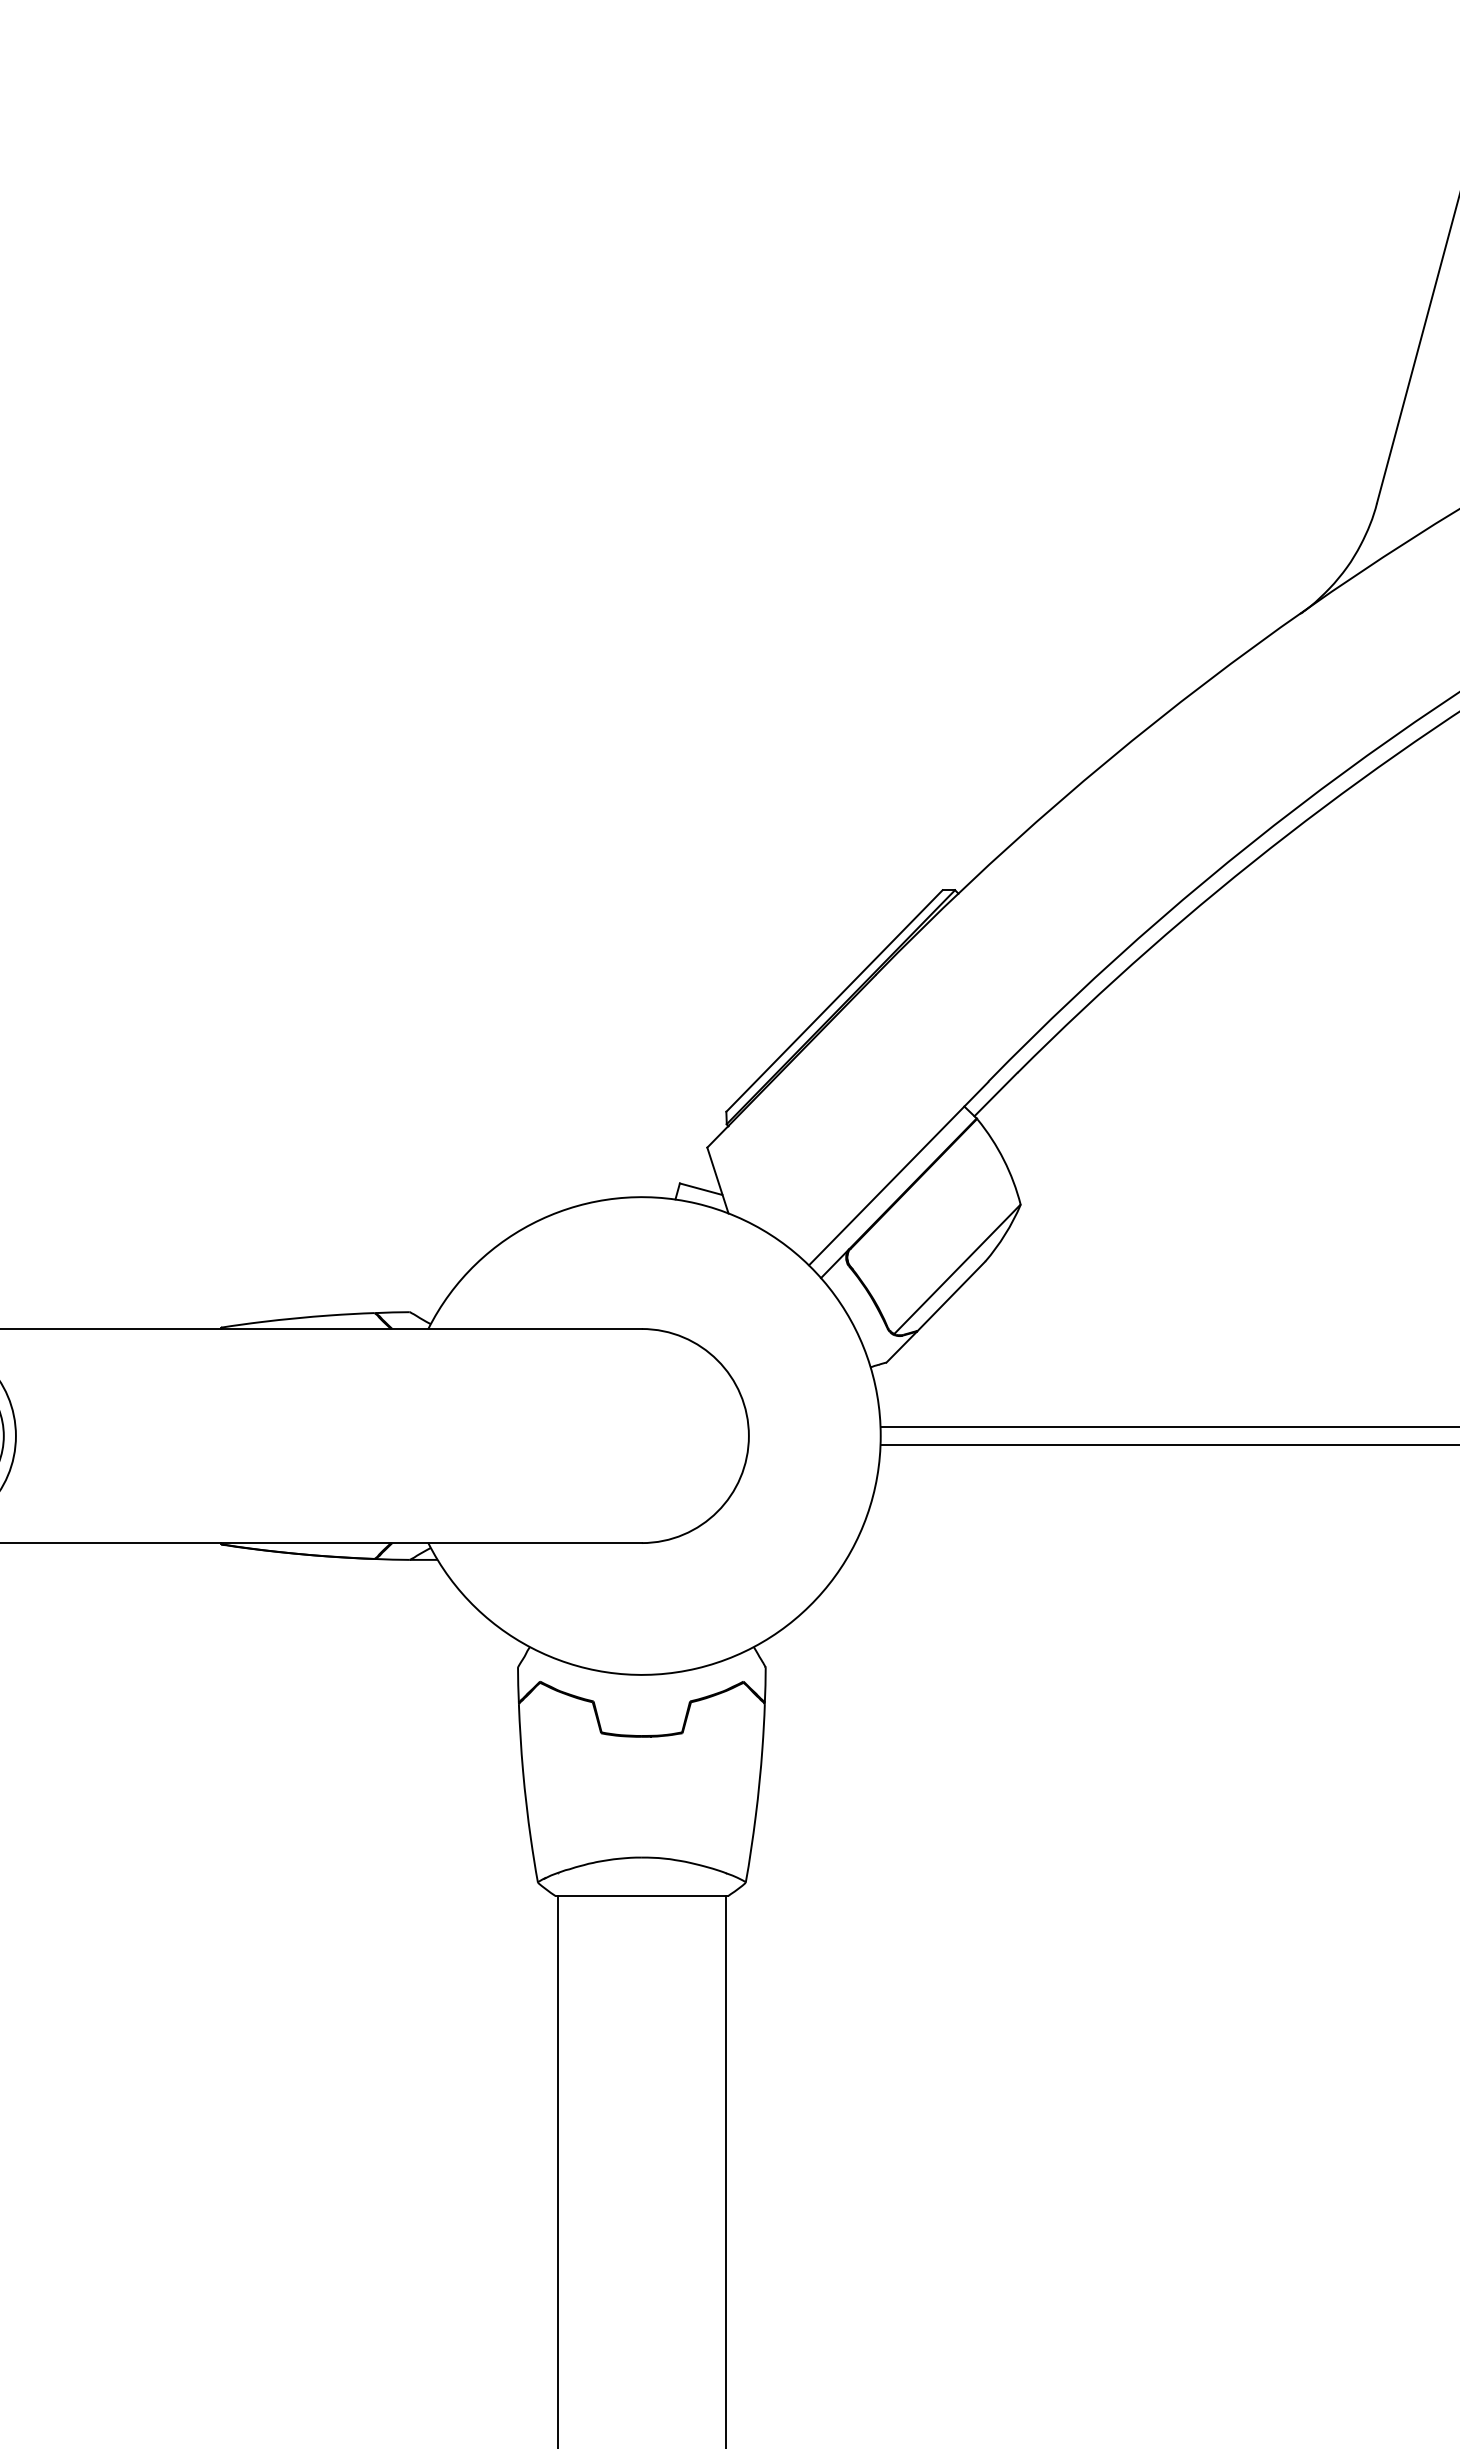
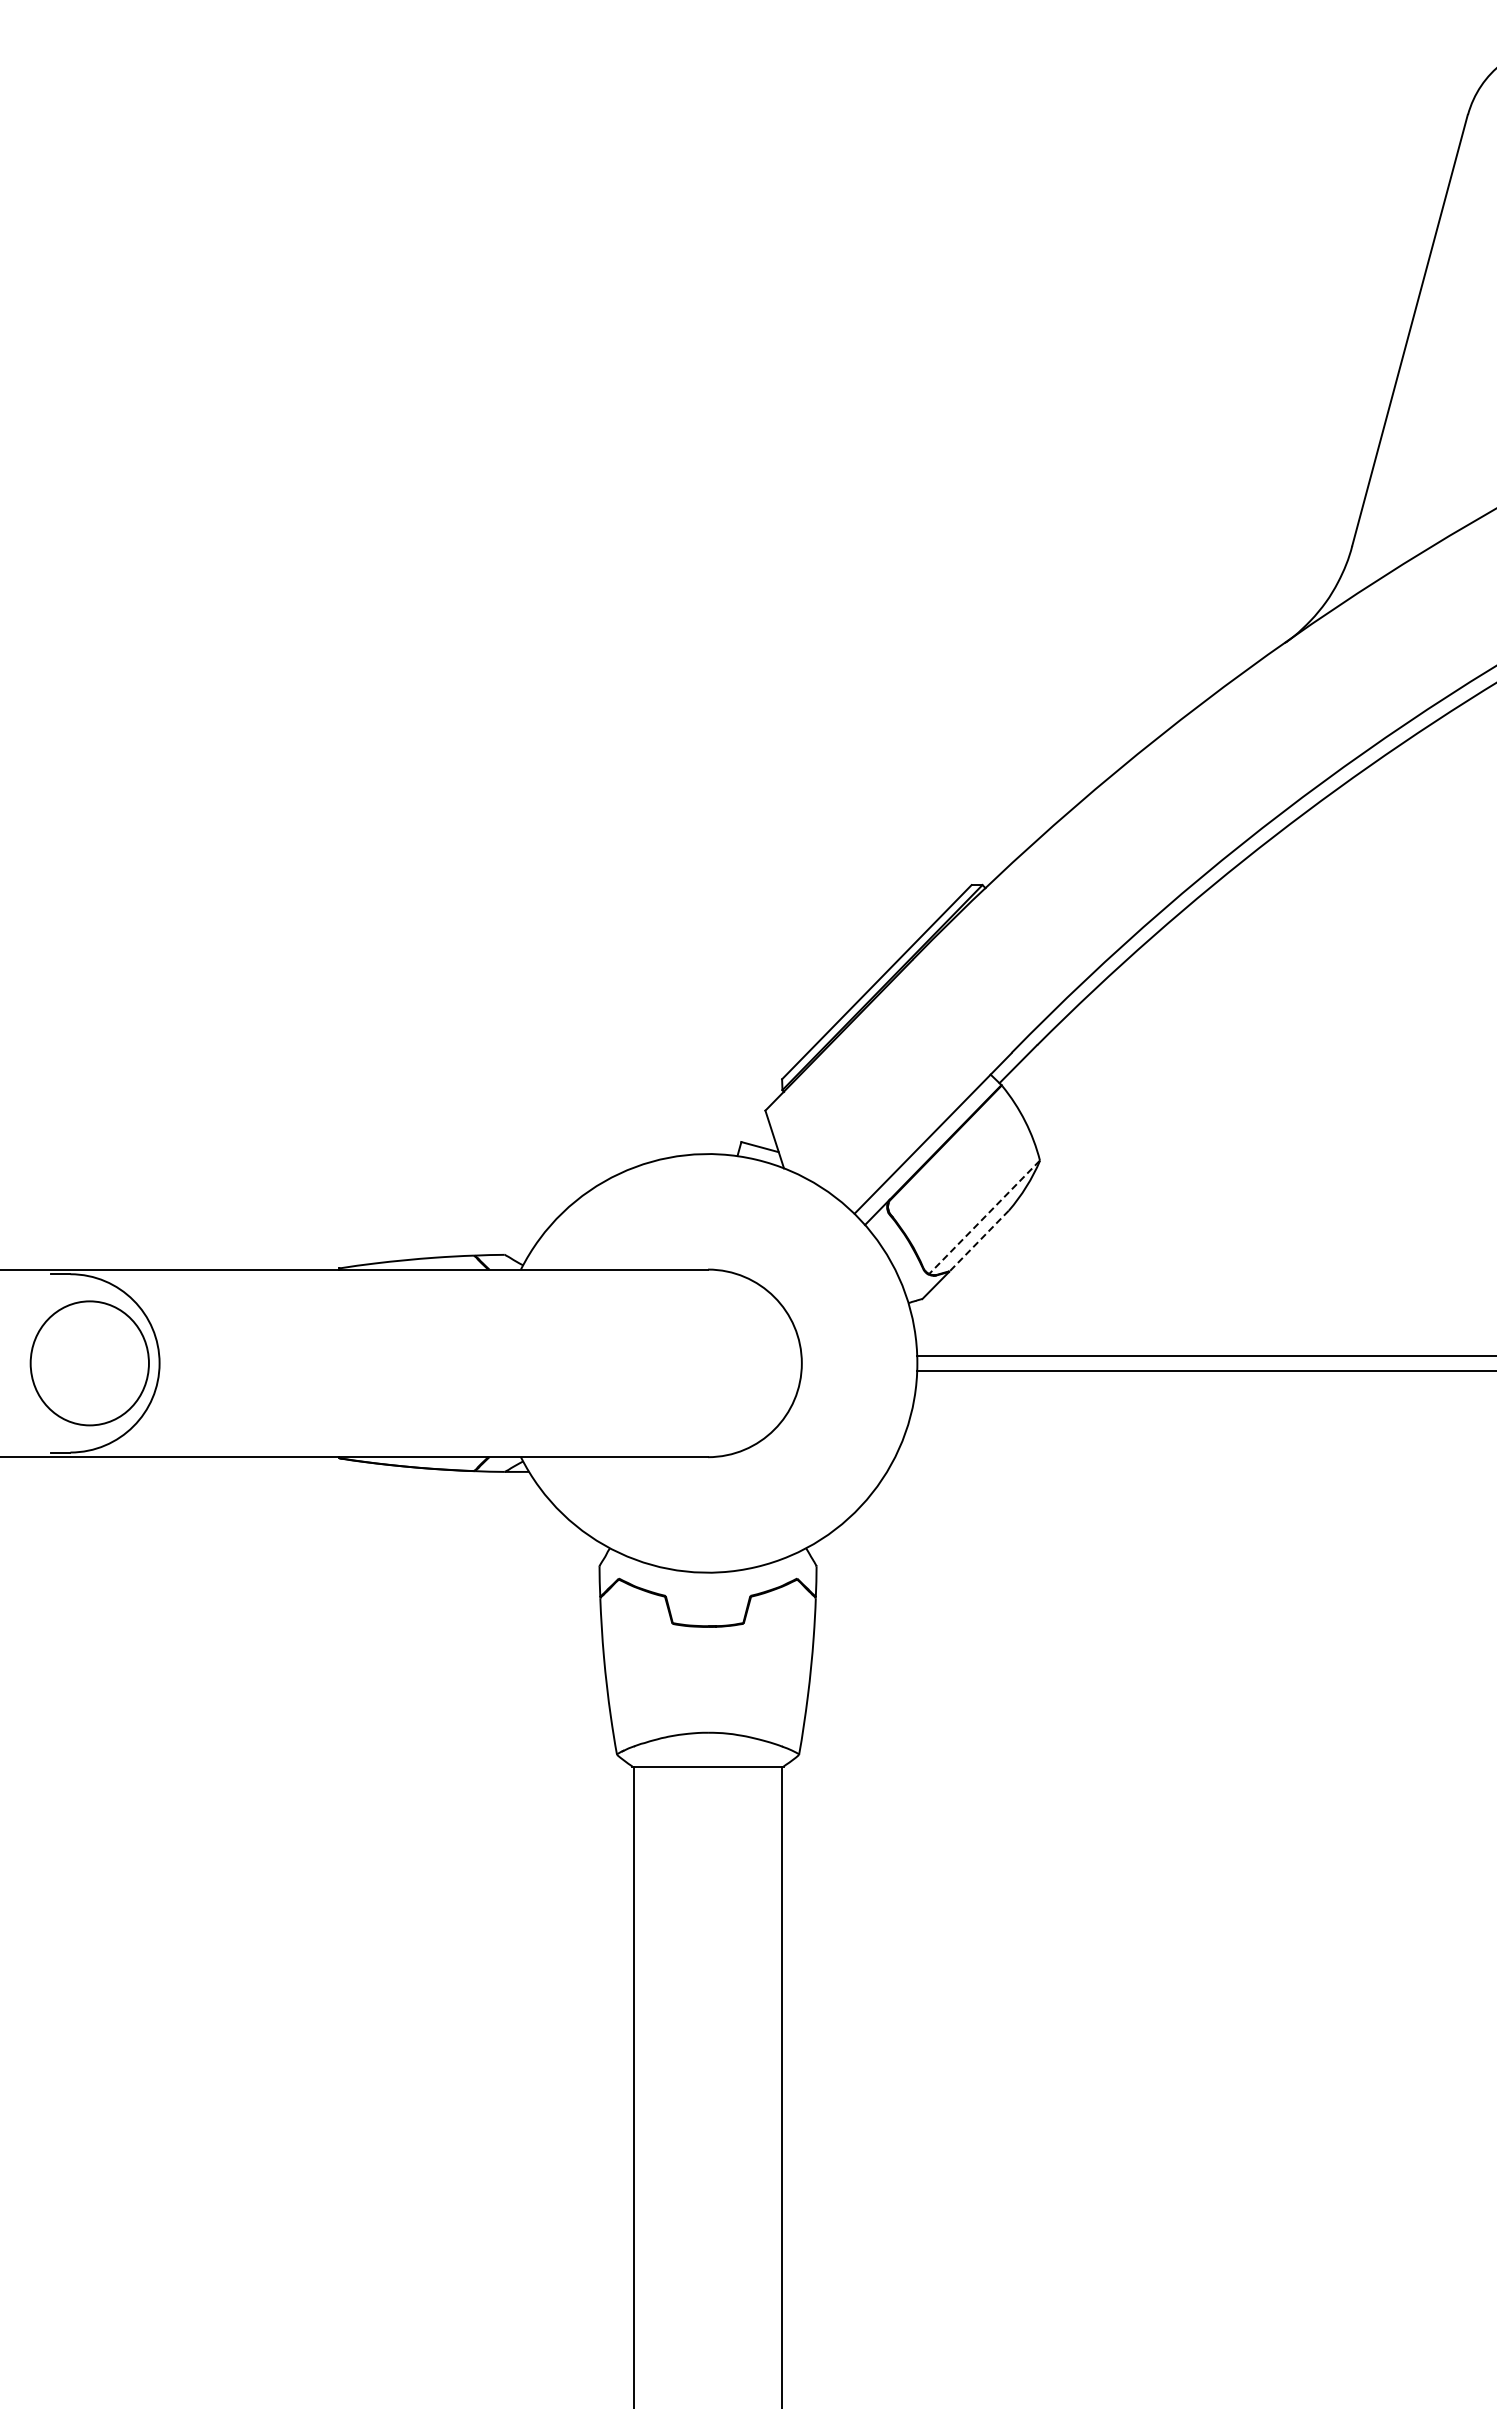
line: (957, 1269) -> (984, 1217), solid -> dashed
line: (950, 1296) -> (978, 1241), solid -> dashed

